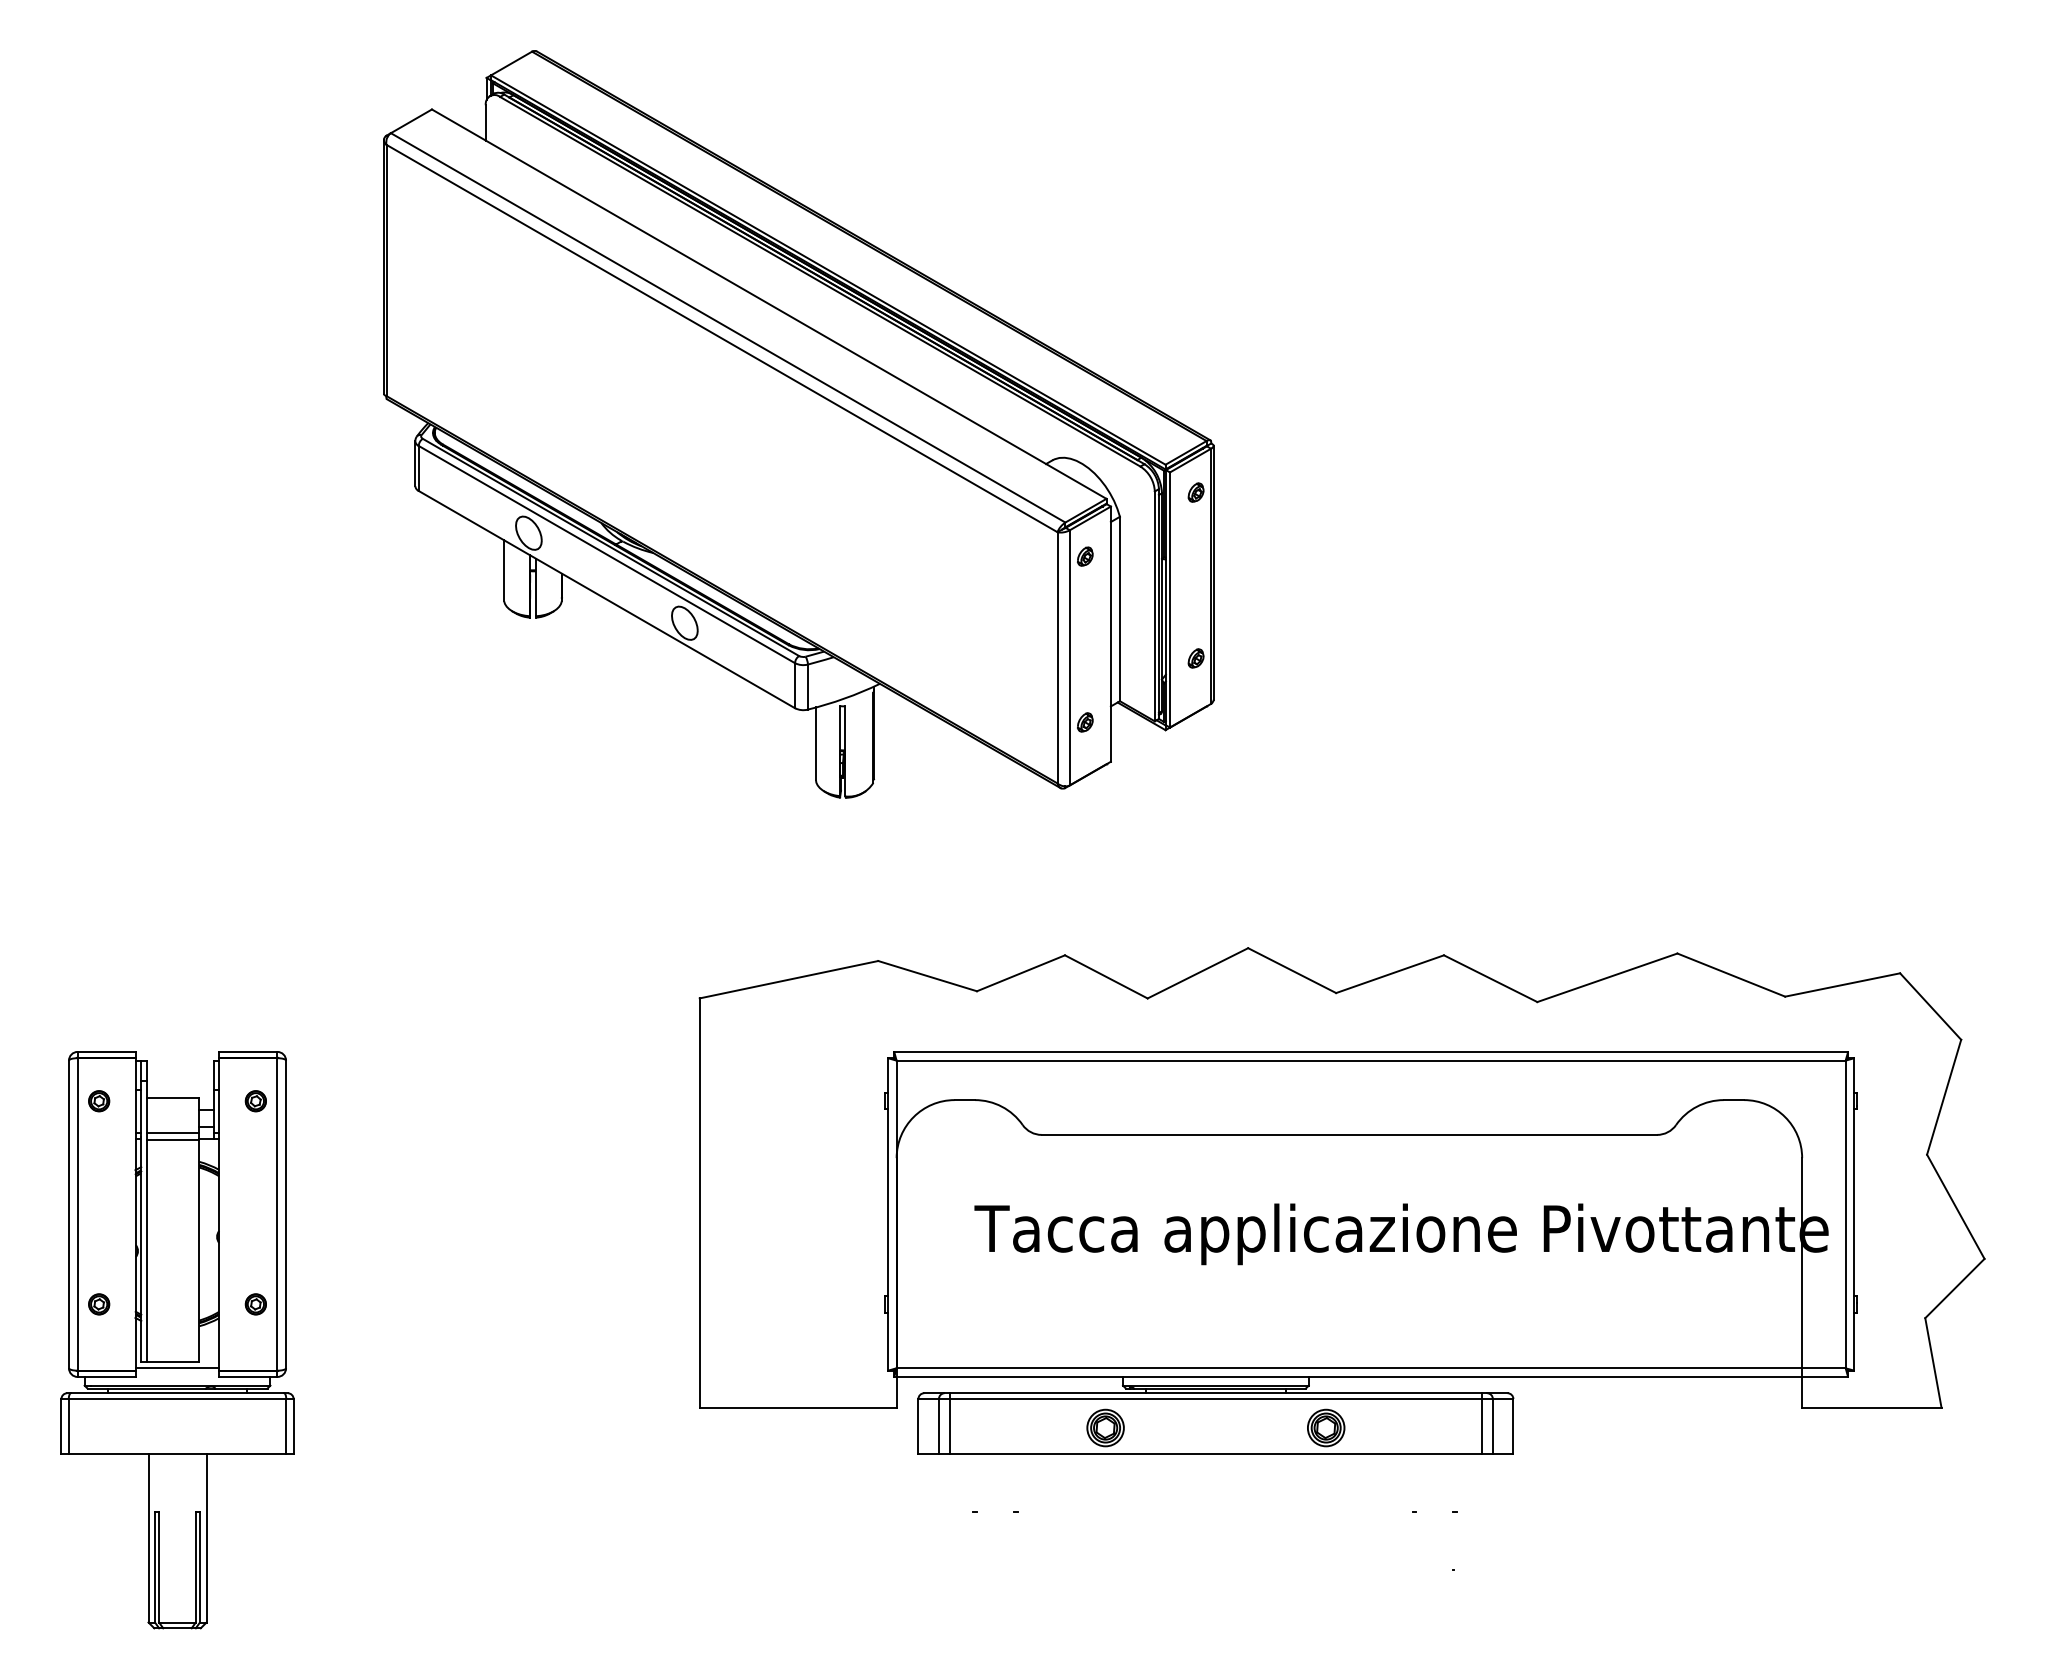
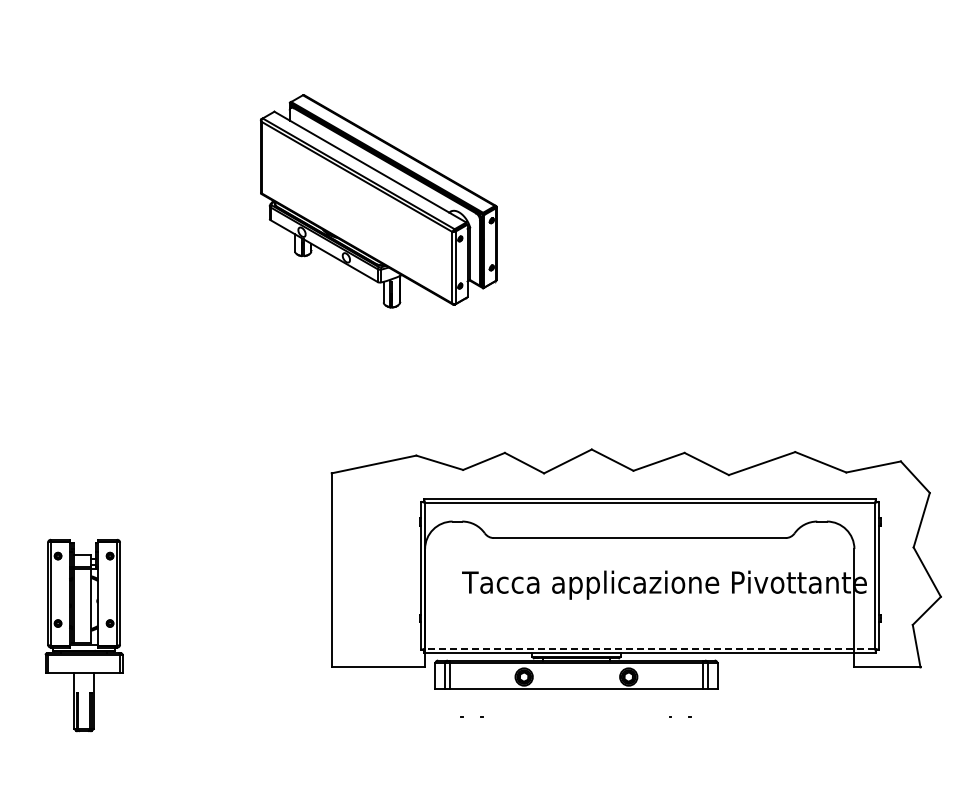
part: (798, 425) -> (378, 201), size x0.6
part: (176, 1340) -> (83, 635), size x0.7
line: (1372, 1367) -> (650, 648), solid -> dashed

